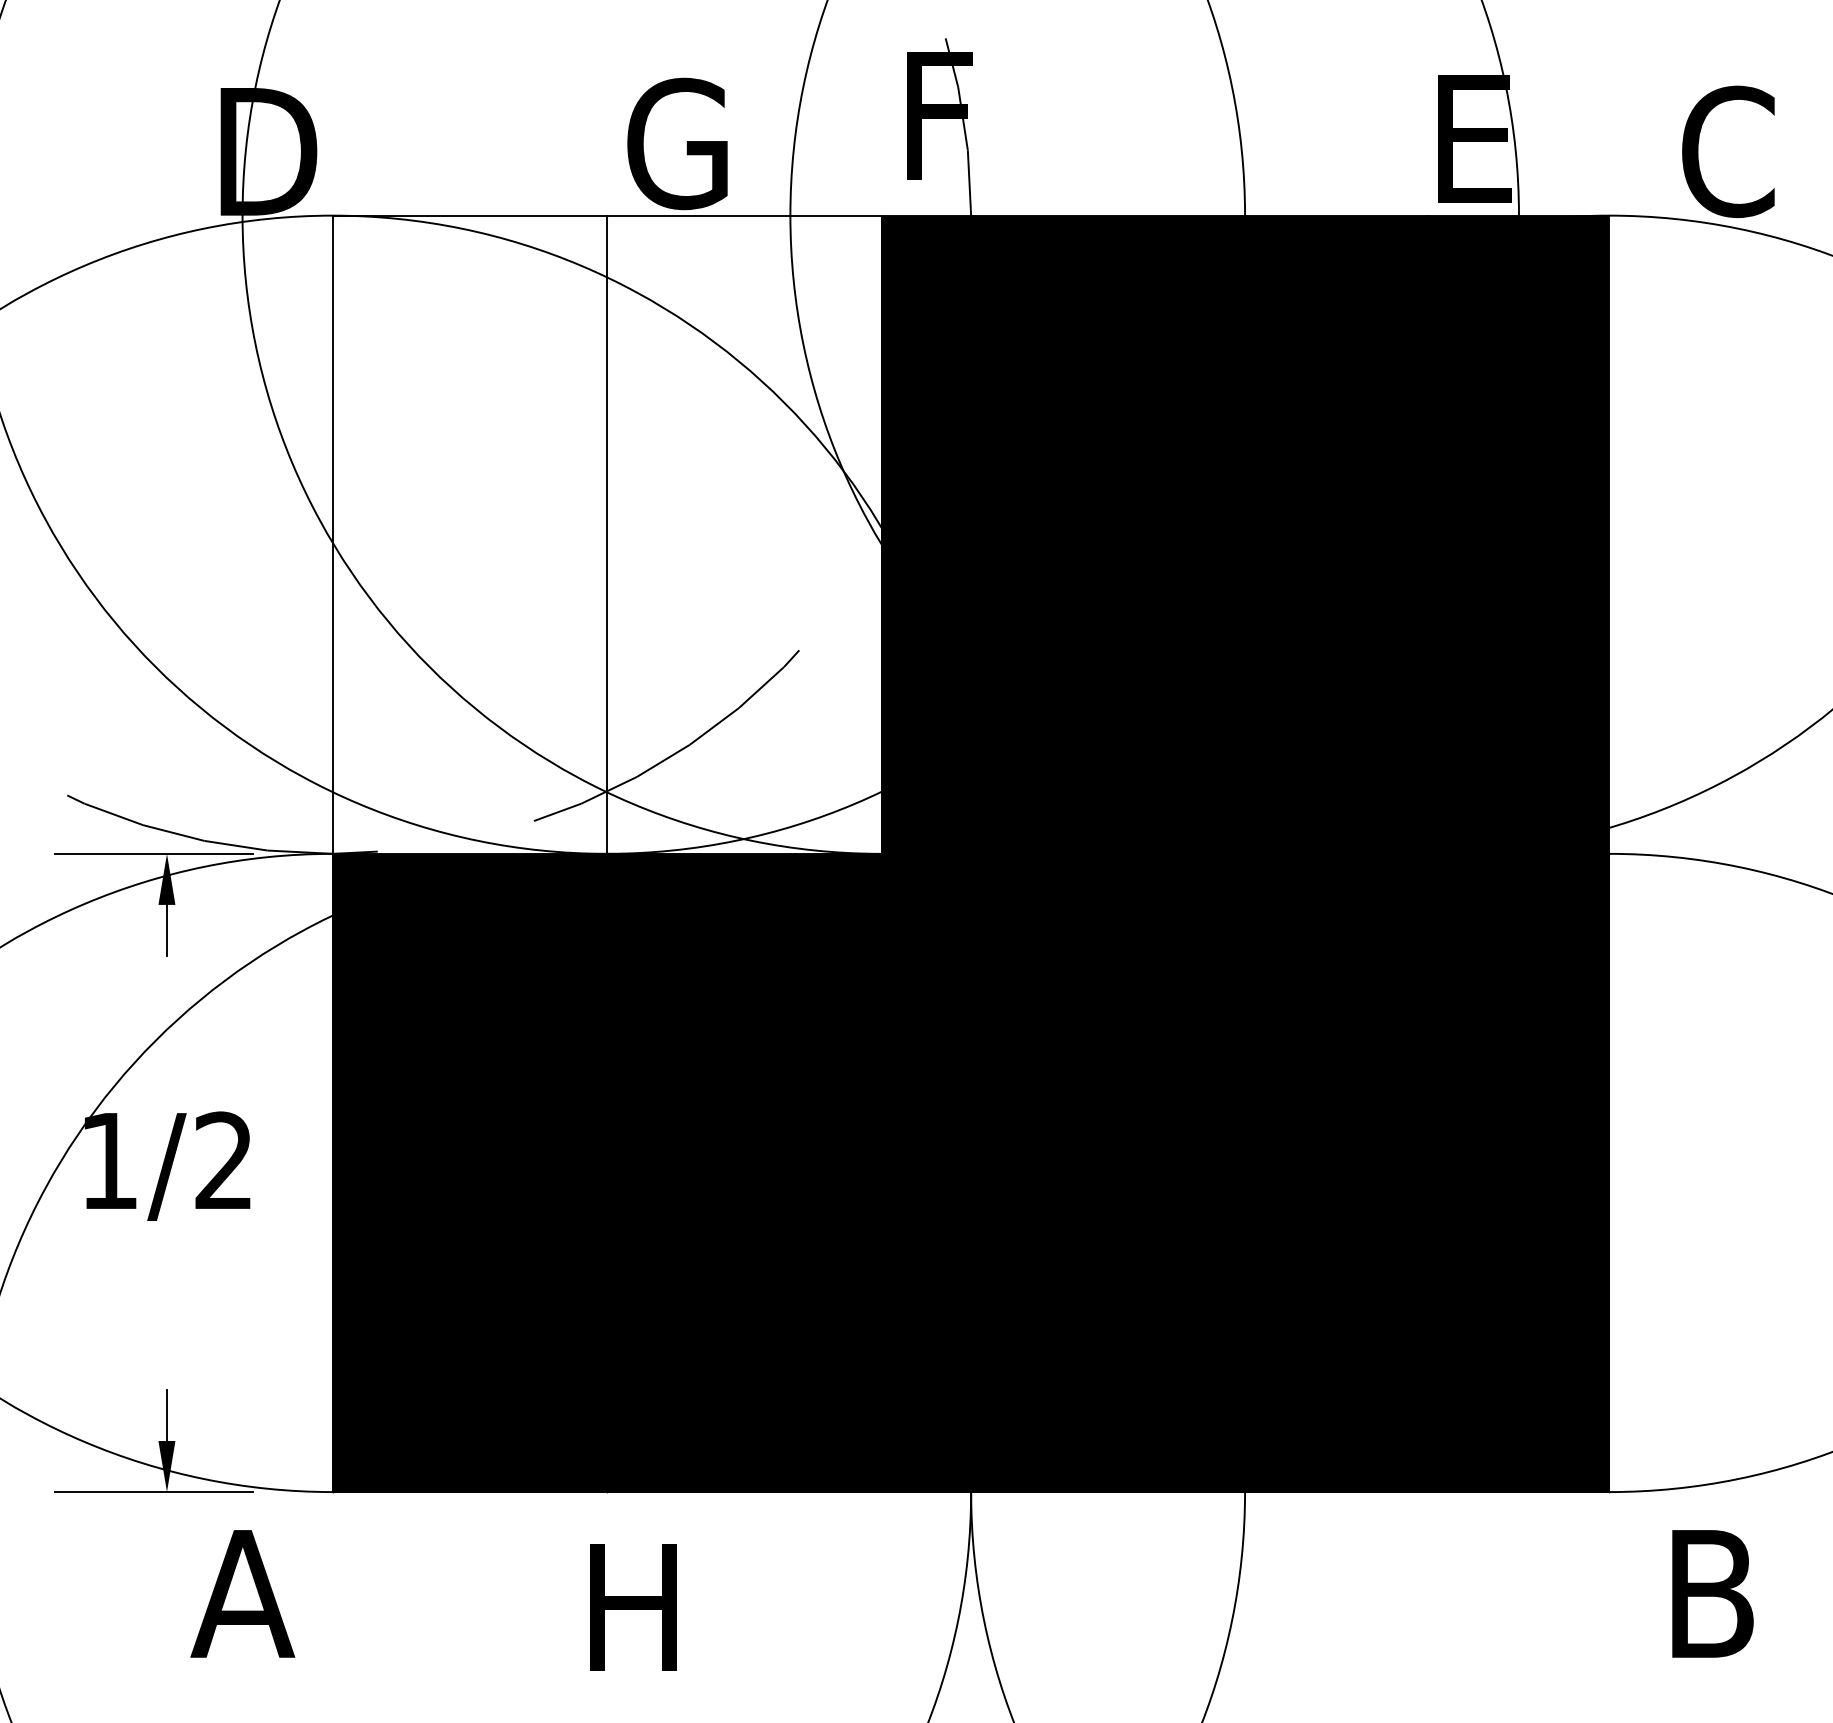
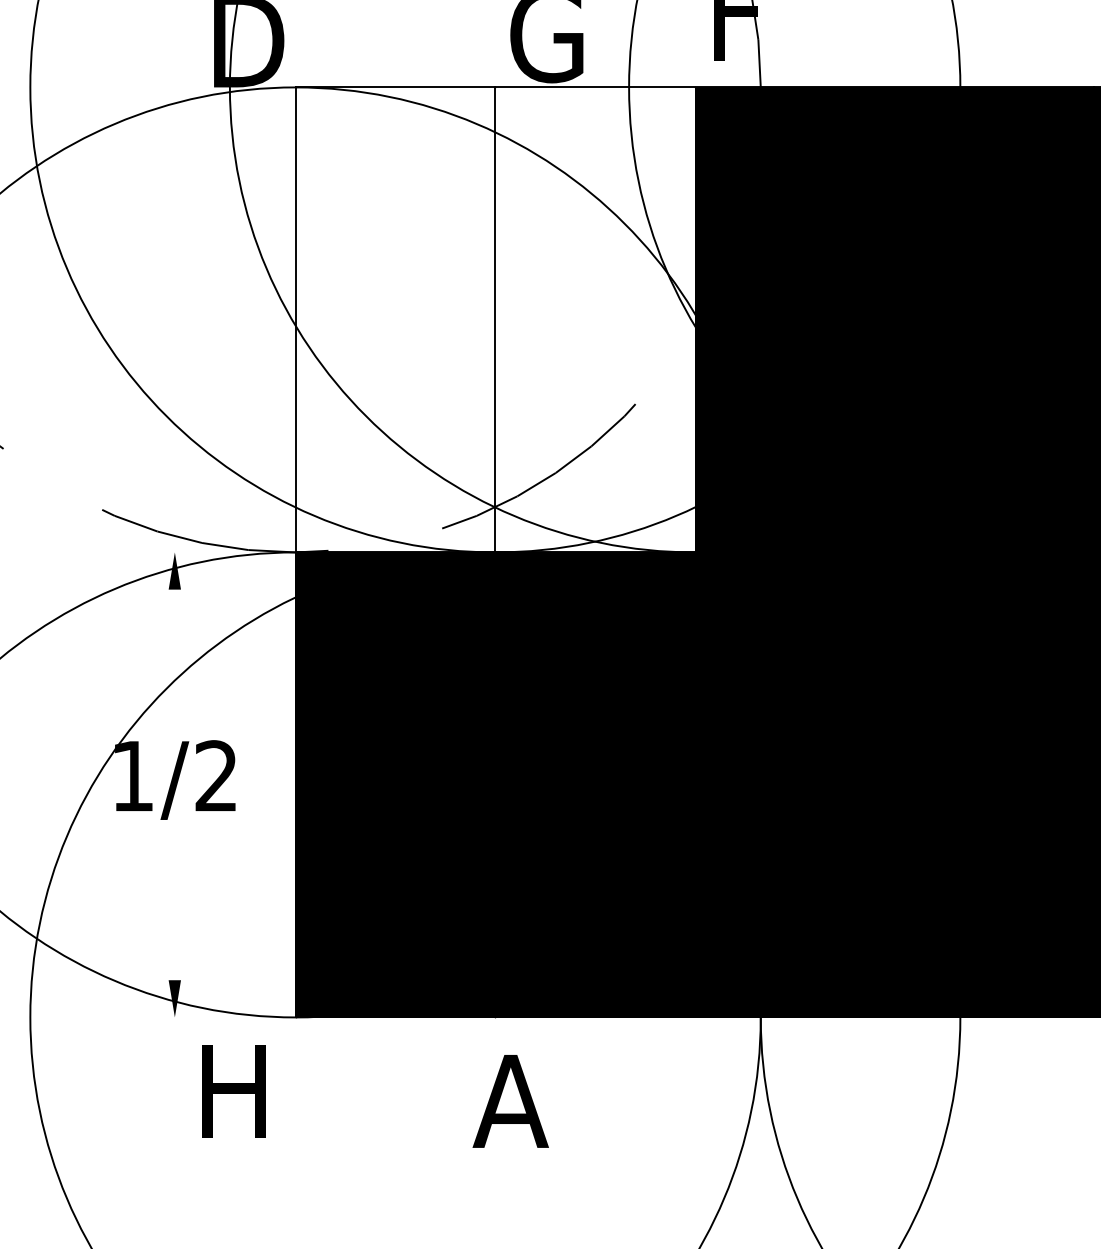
line: (153, 853) -> (165, 552), removed
line: (167, 929) -> (175, 607), removed
line: (167, 1415) -> (175, 961), removed
line: (153, 1492) -> (165, 1017), removed
text: (242, 1593) -> (229, 1091), A -> H
text: (627, 1607) -> (510, 1101), H -> A

